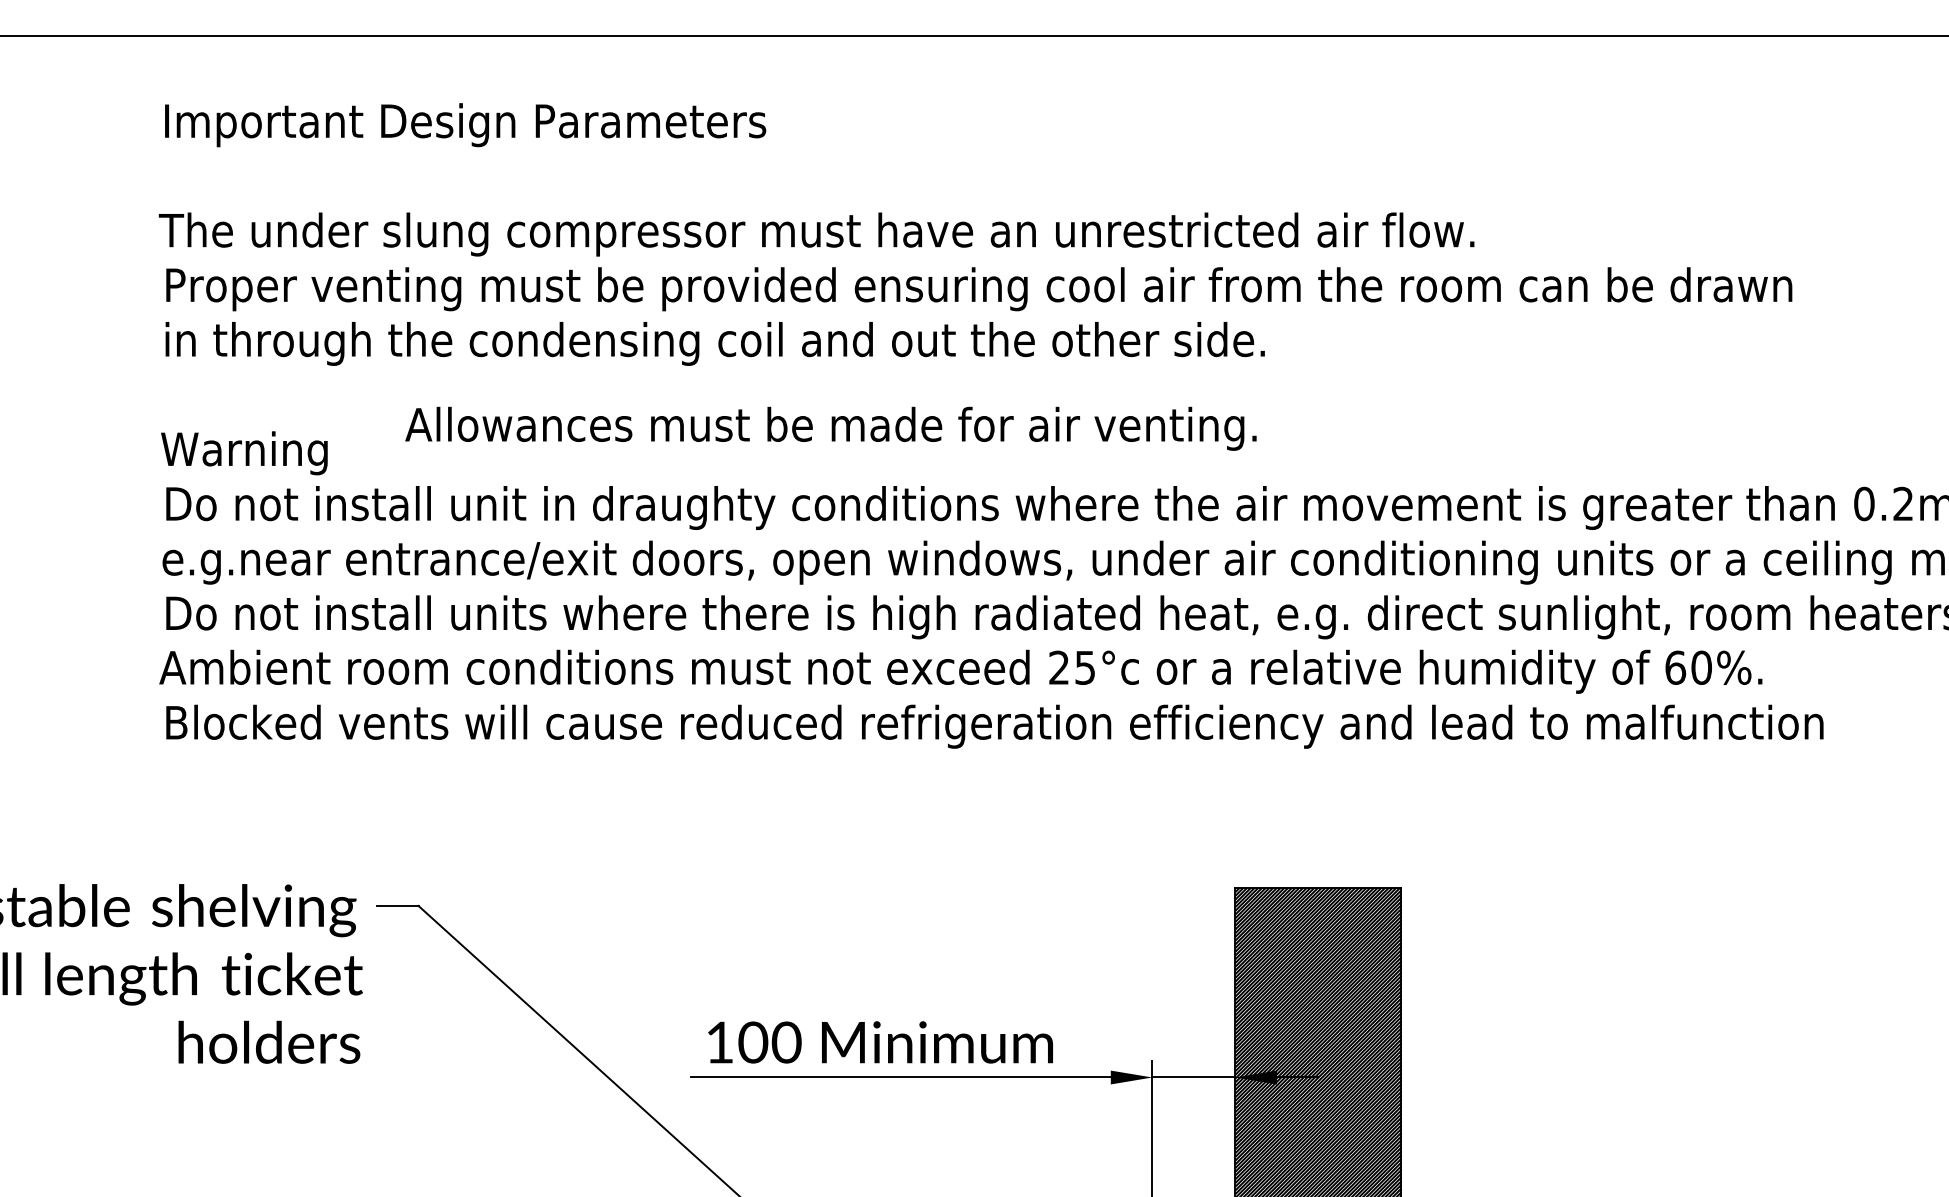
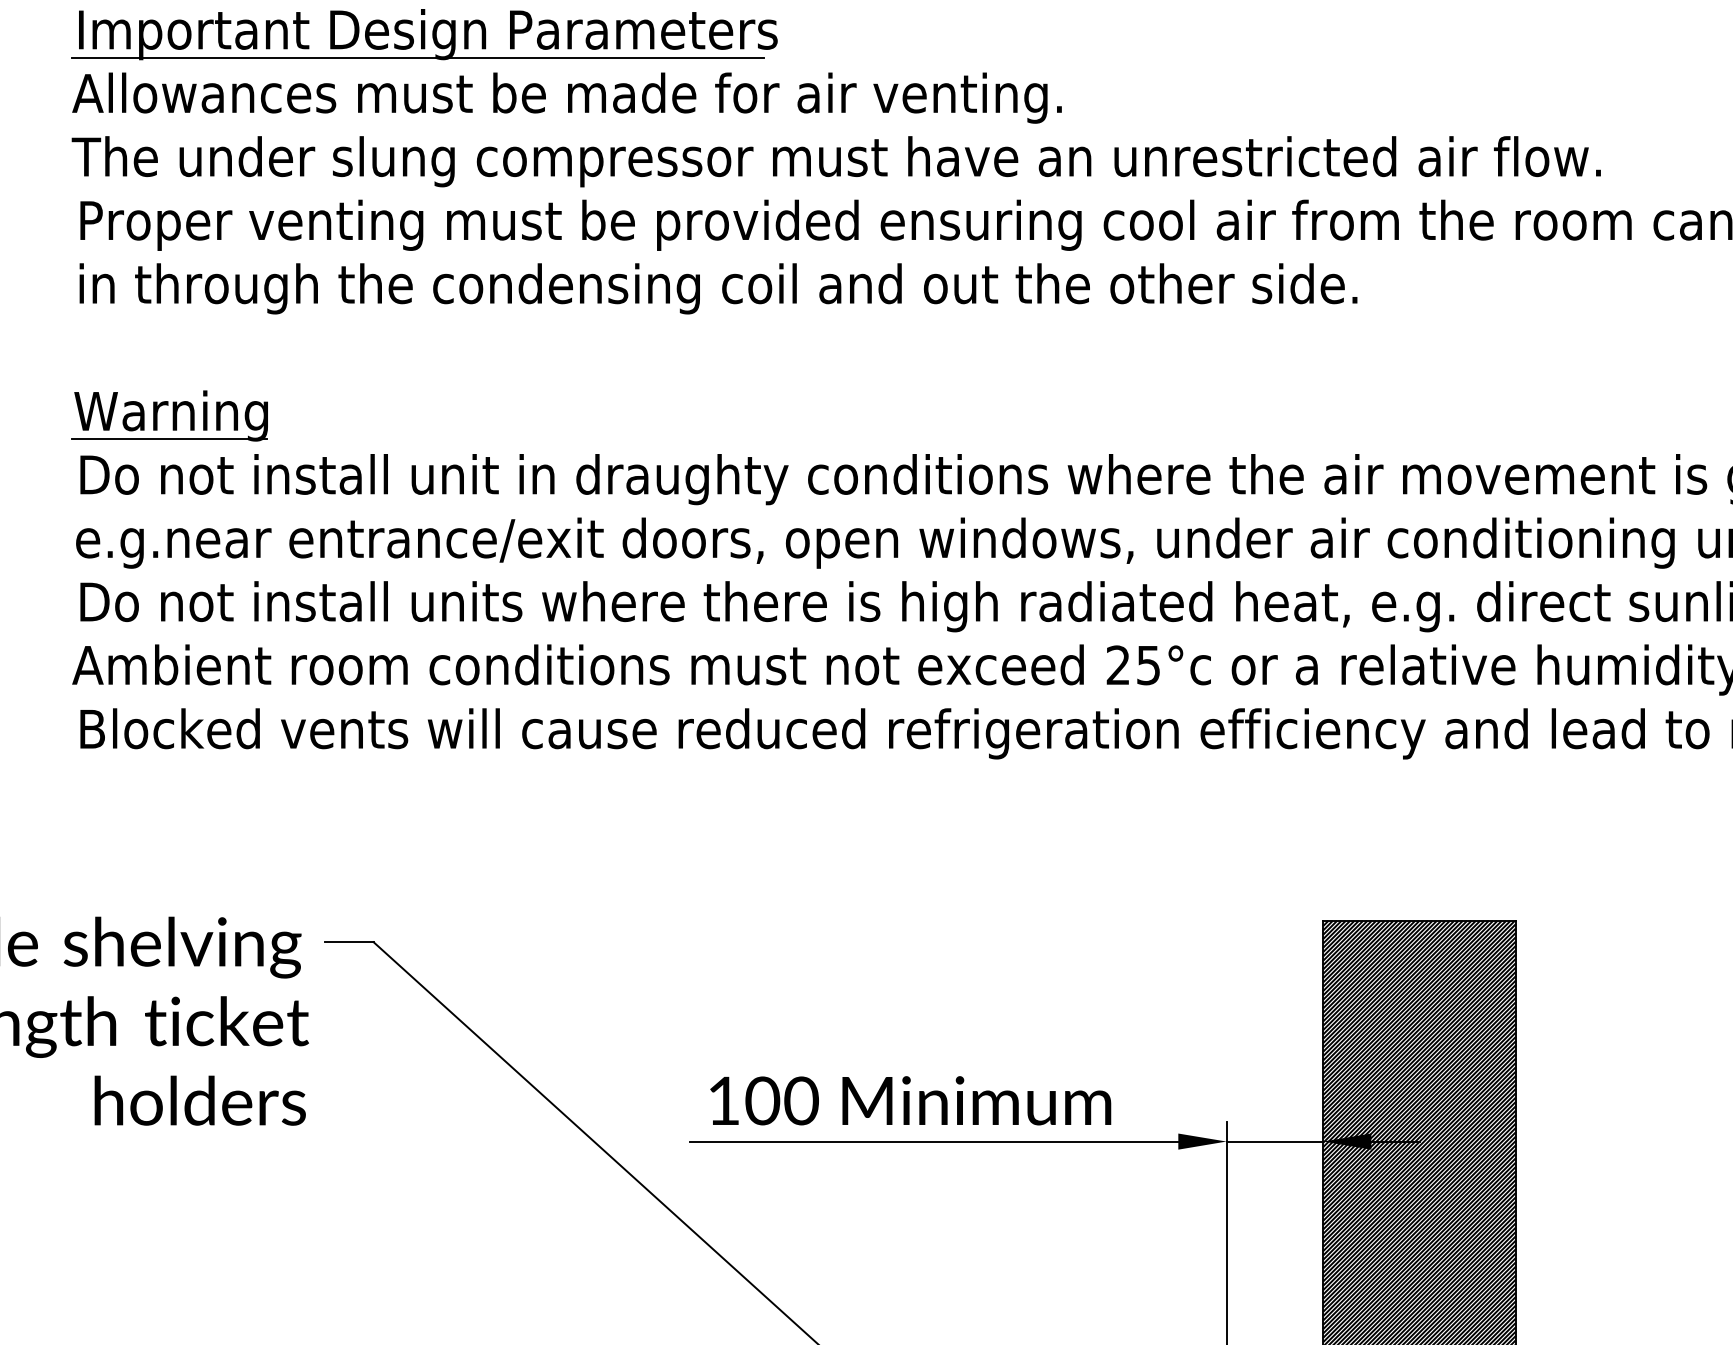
line: (456, 145) -> (417, 58), added
text: (830, 428) -> (566, 97), moved
line: (242, 473) -> (168, 439), added

